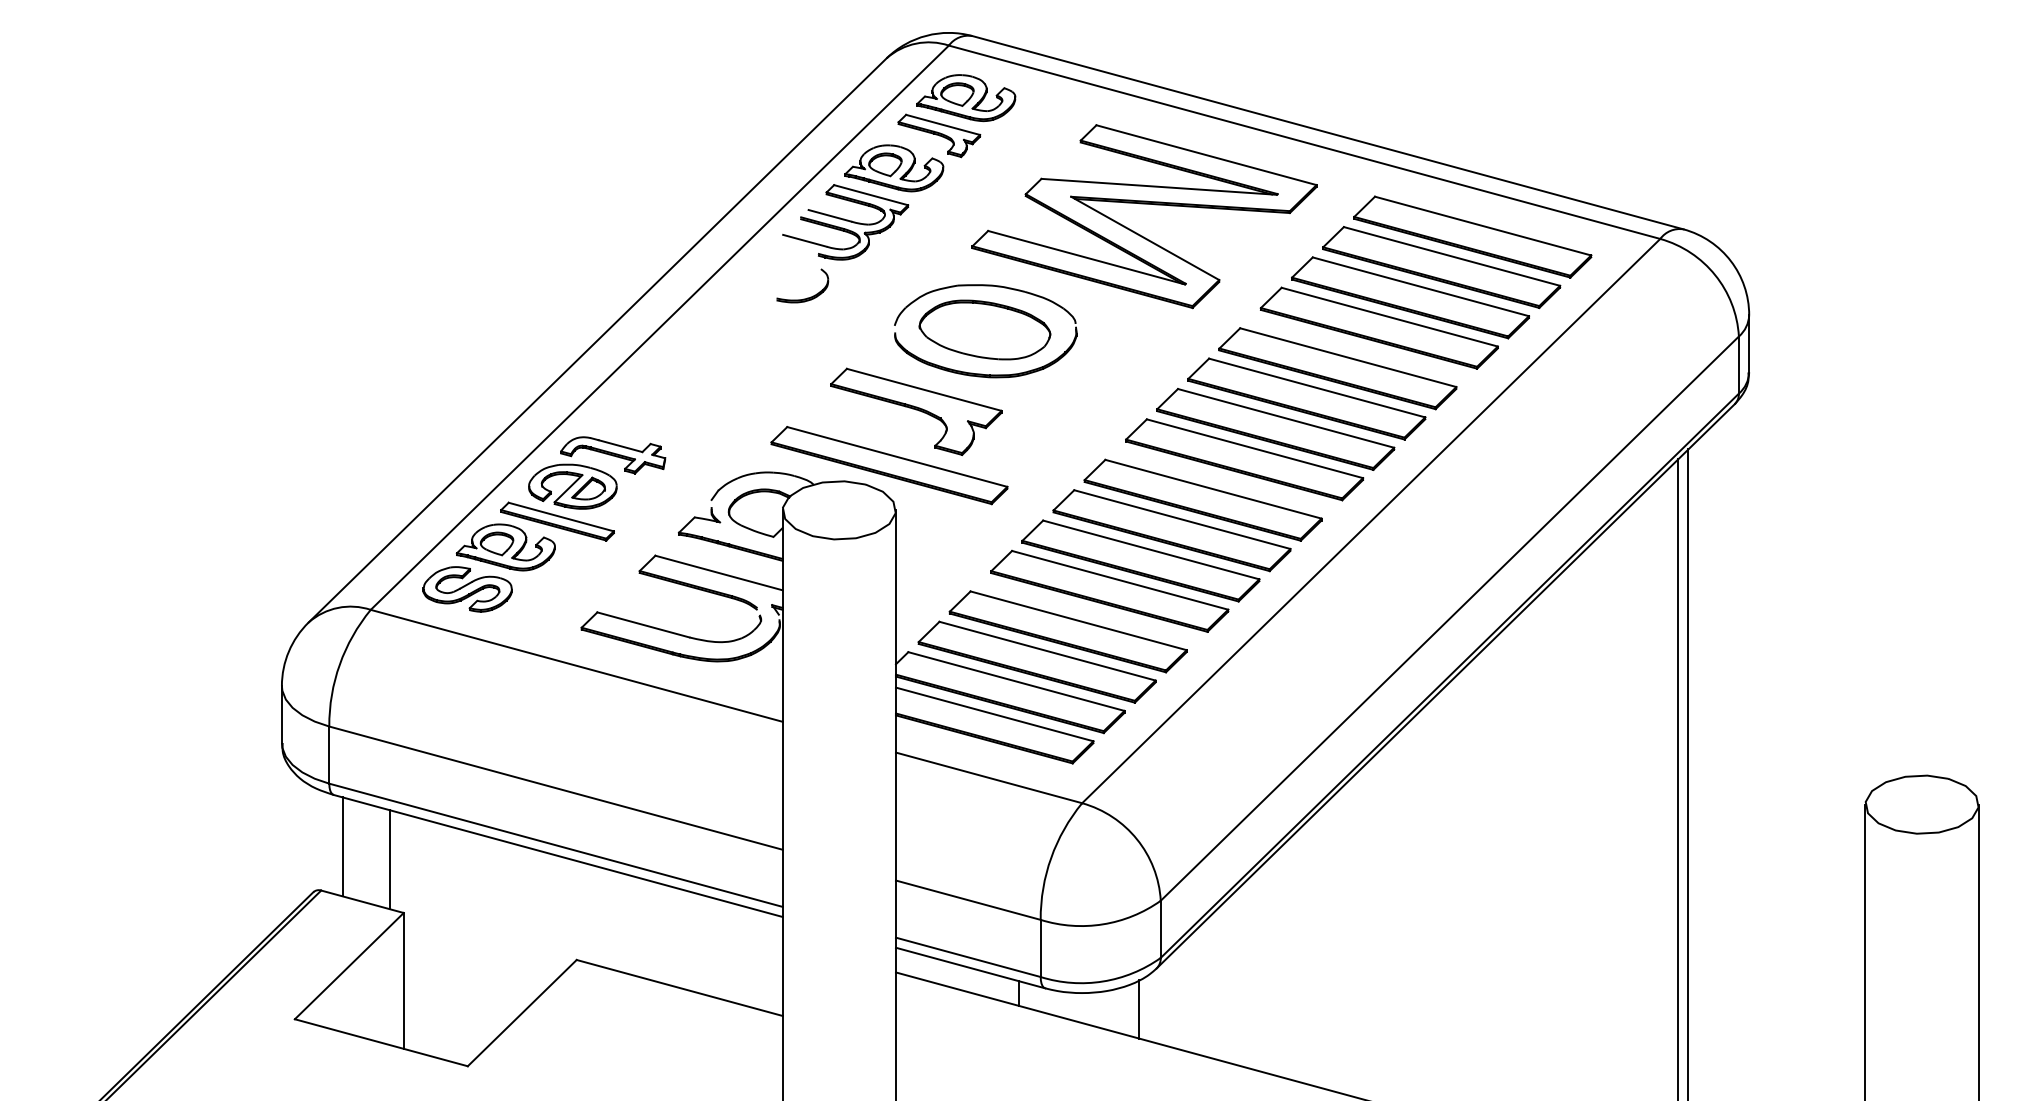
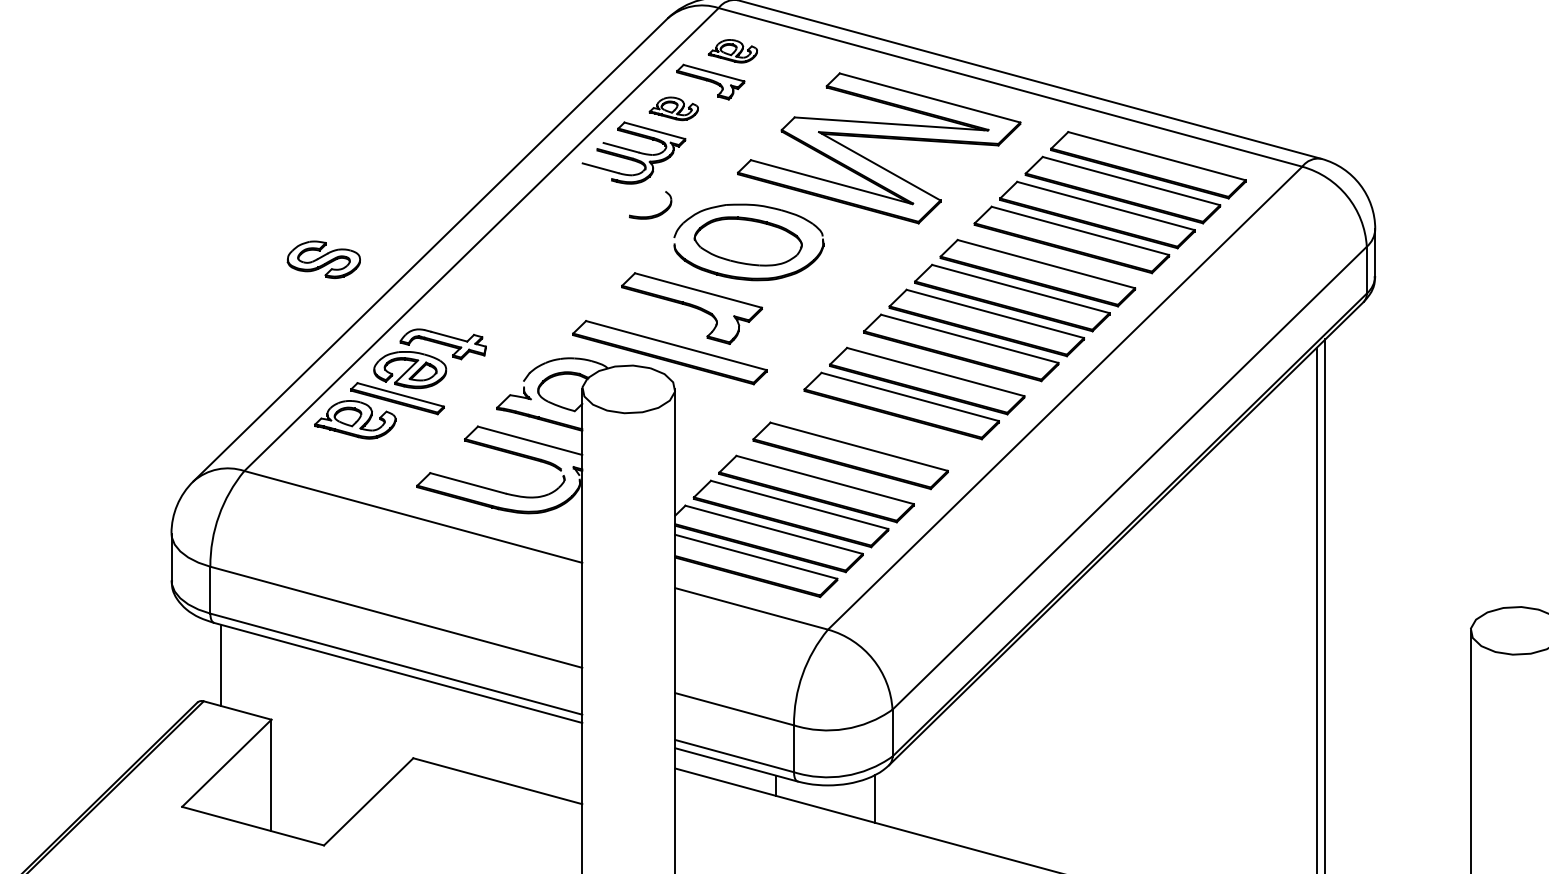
part: (966, 98) -> (733, 51), size x0.6
part: (894, 168) -> (674, 108), size x0.6
part: (807, 297) -> (654, 214), moved
part: (1140, 560) -> (875, 430), removed
part: (467, 589) -> (323, 259), moved
line: (390, 859) -> (260, 675), removed

